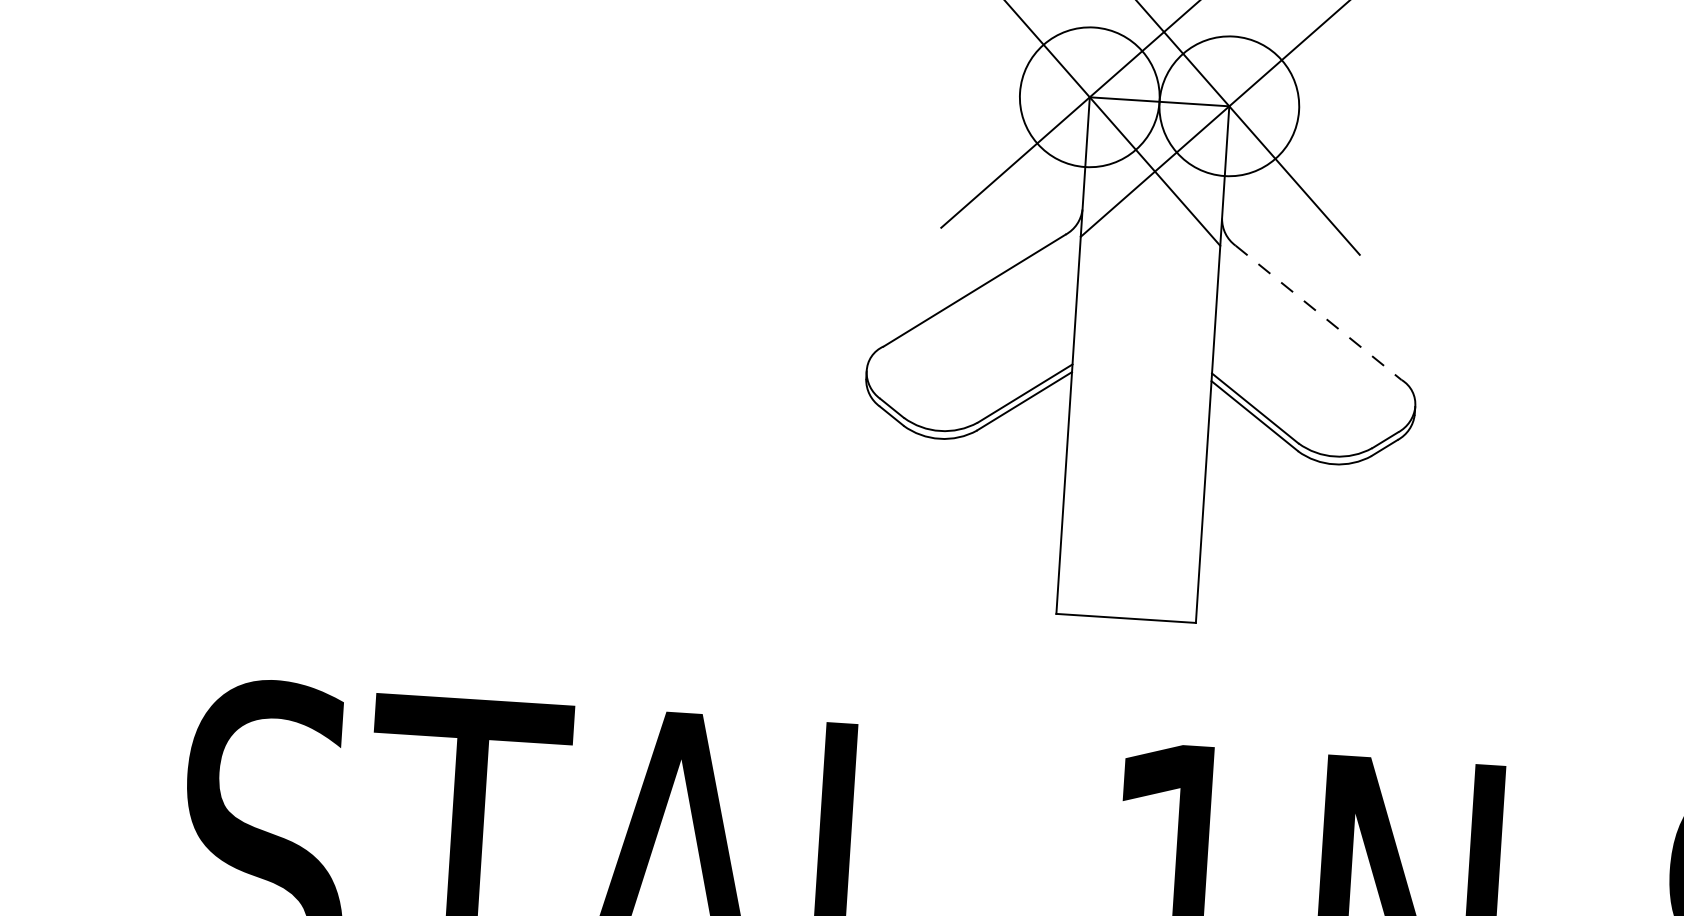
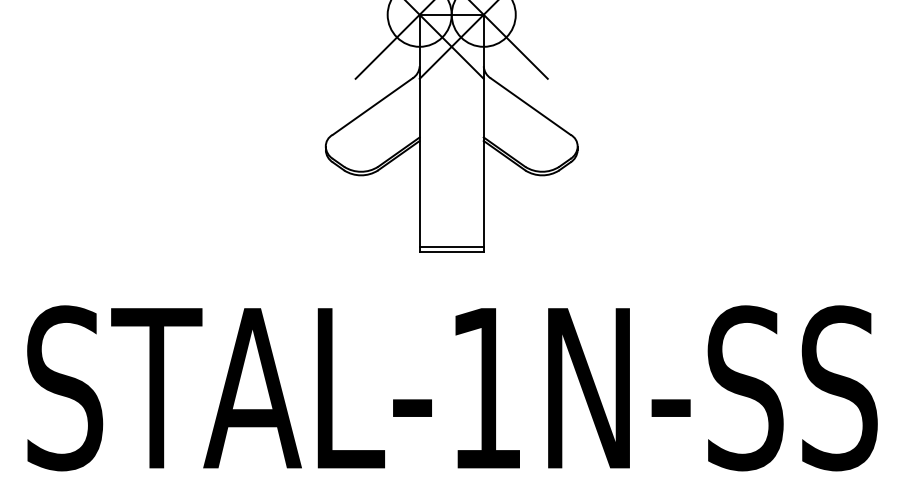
line: (1318, 312) -> (530, 106), dashed -> solid
line: (1126, 606) -> (451, 246), added

